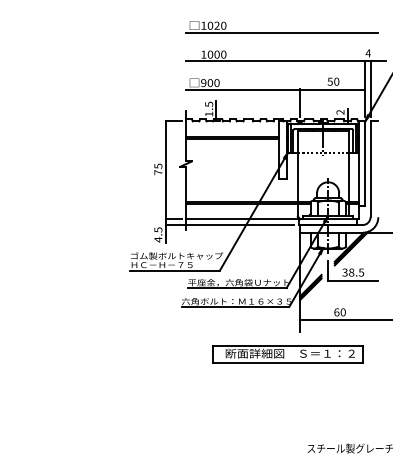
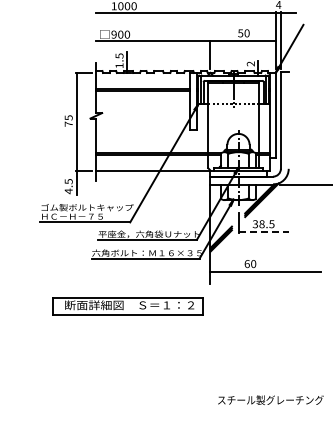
line: (229, 225) -> (139, 177), removed
line: (353, 280) -> (263, 232), solid -> dashed
part: (287, 354) -> (126, 306), moved

